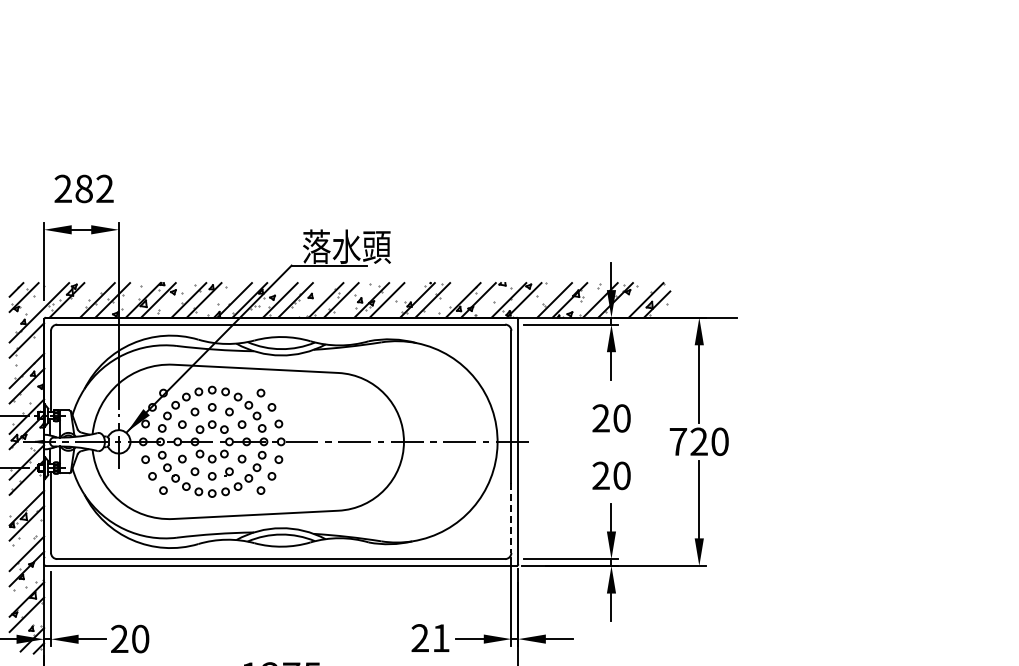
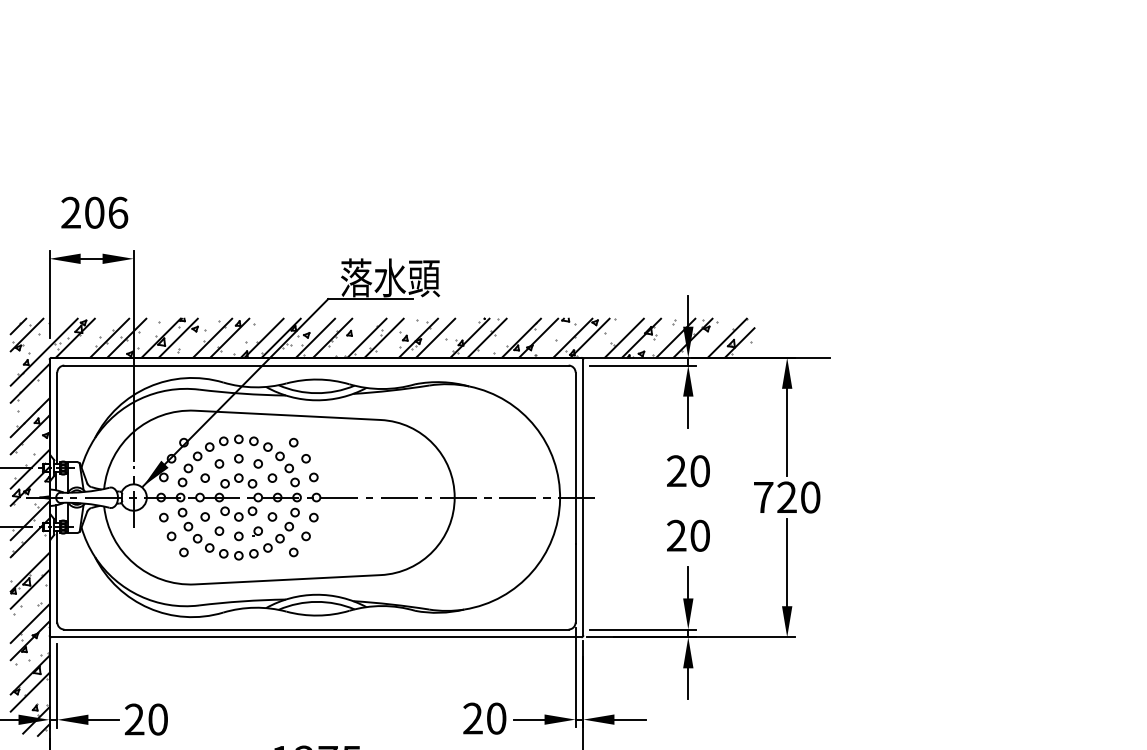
text: (94, 188) -> (106, 212), 282 -> 206
line: (511, 518) -> (575, 583), dashed -> solid
text: (440, 638) -> (495, 718), 21 -> 20

